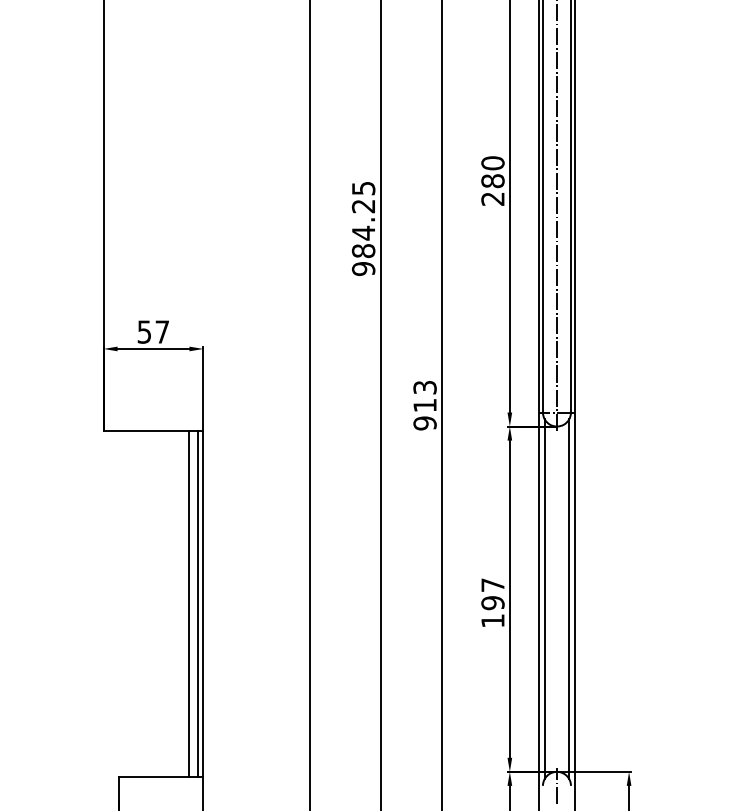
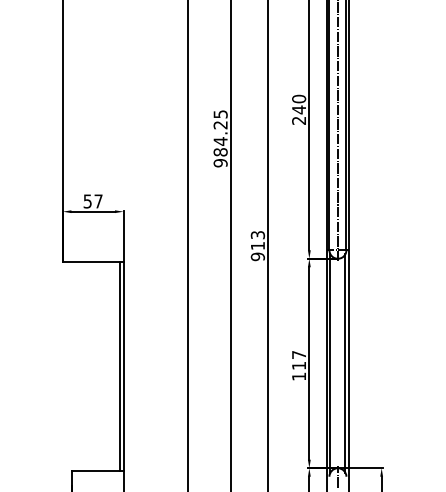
text: (493, 180) -> (299, 109), 280 -> 240
text: (493, 602) -> (299, 365), 197 -> 117
line: (188, 604) -> (114, 366), removed

